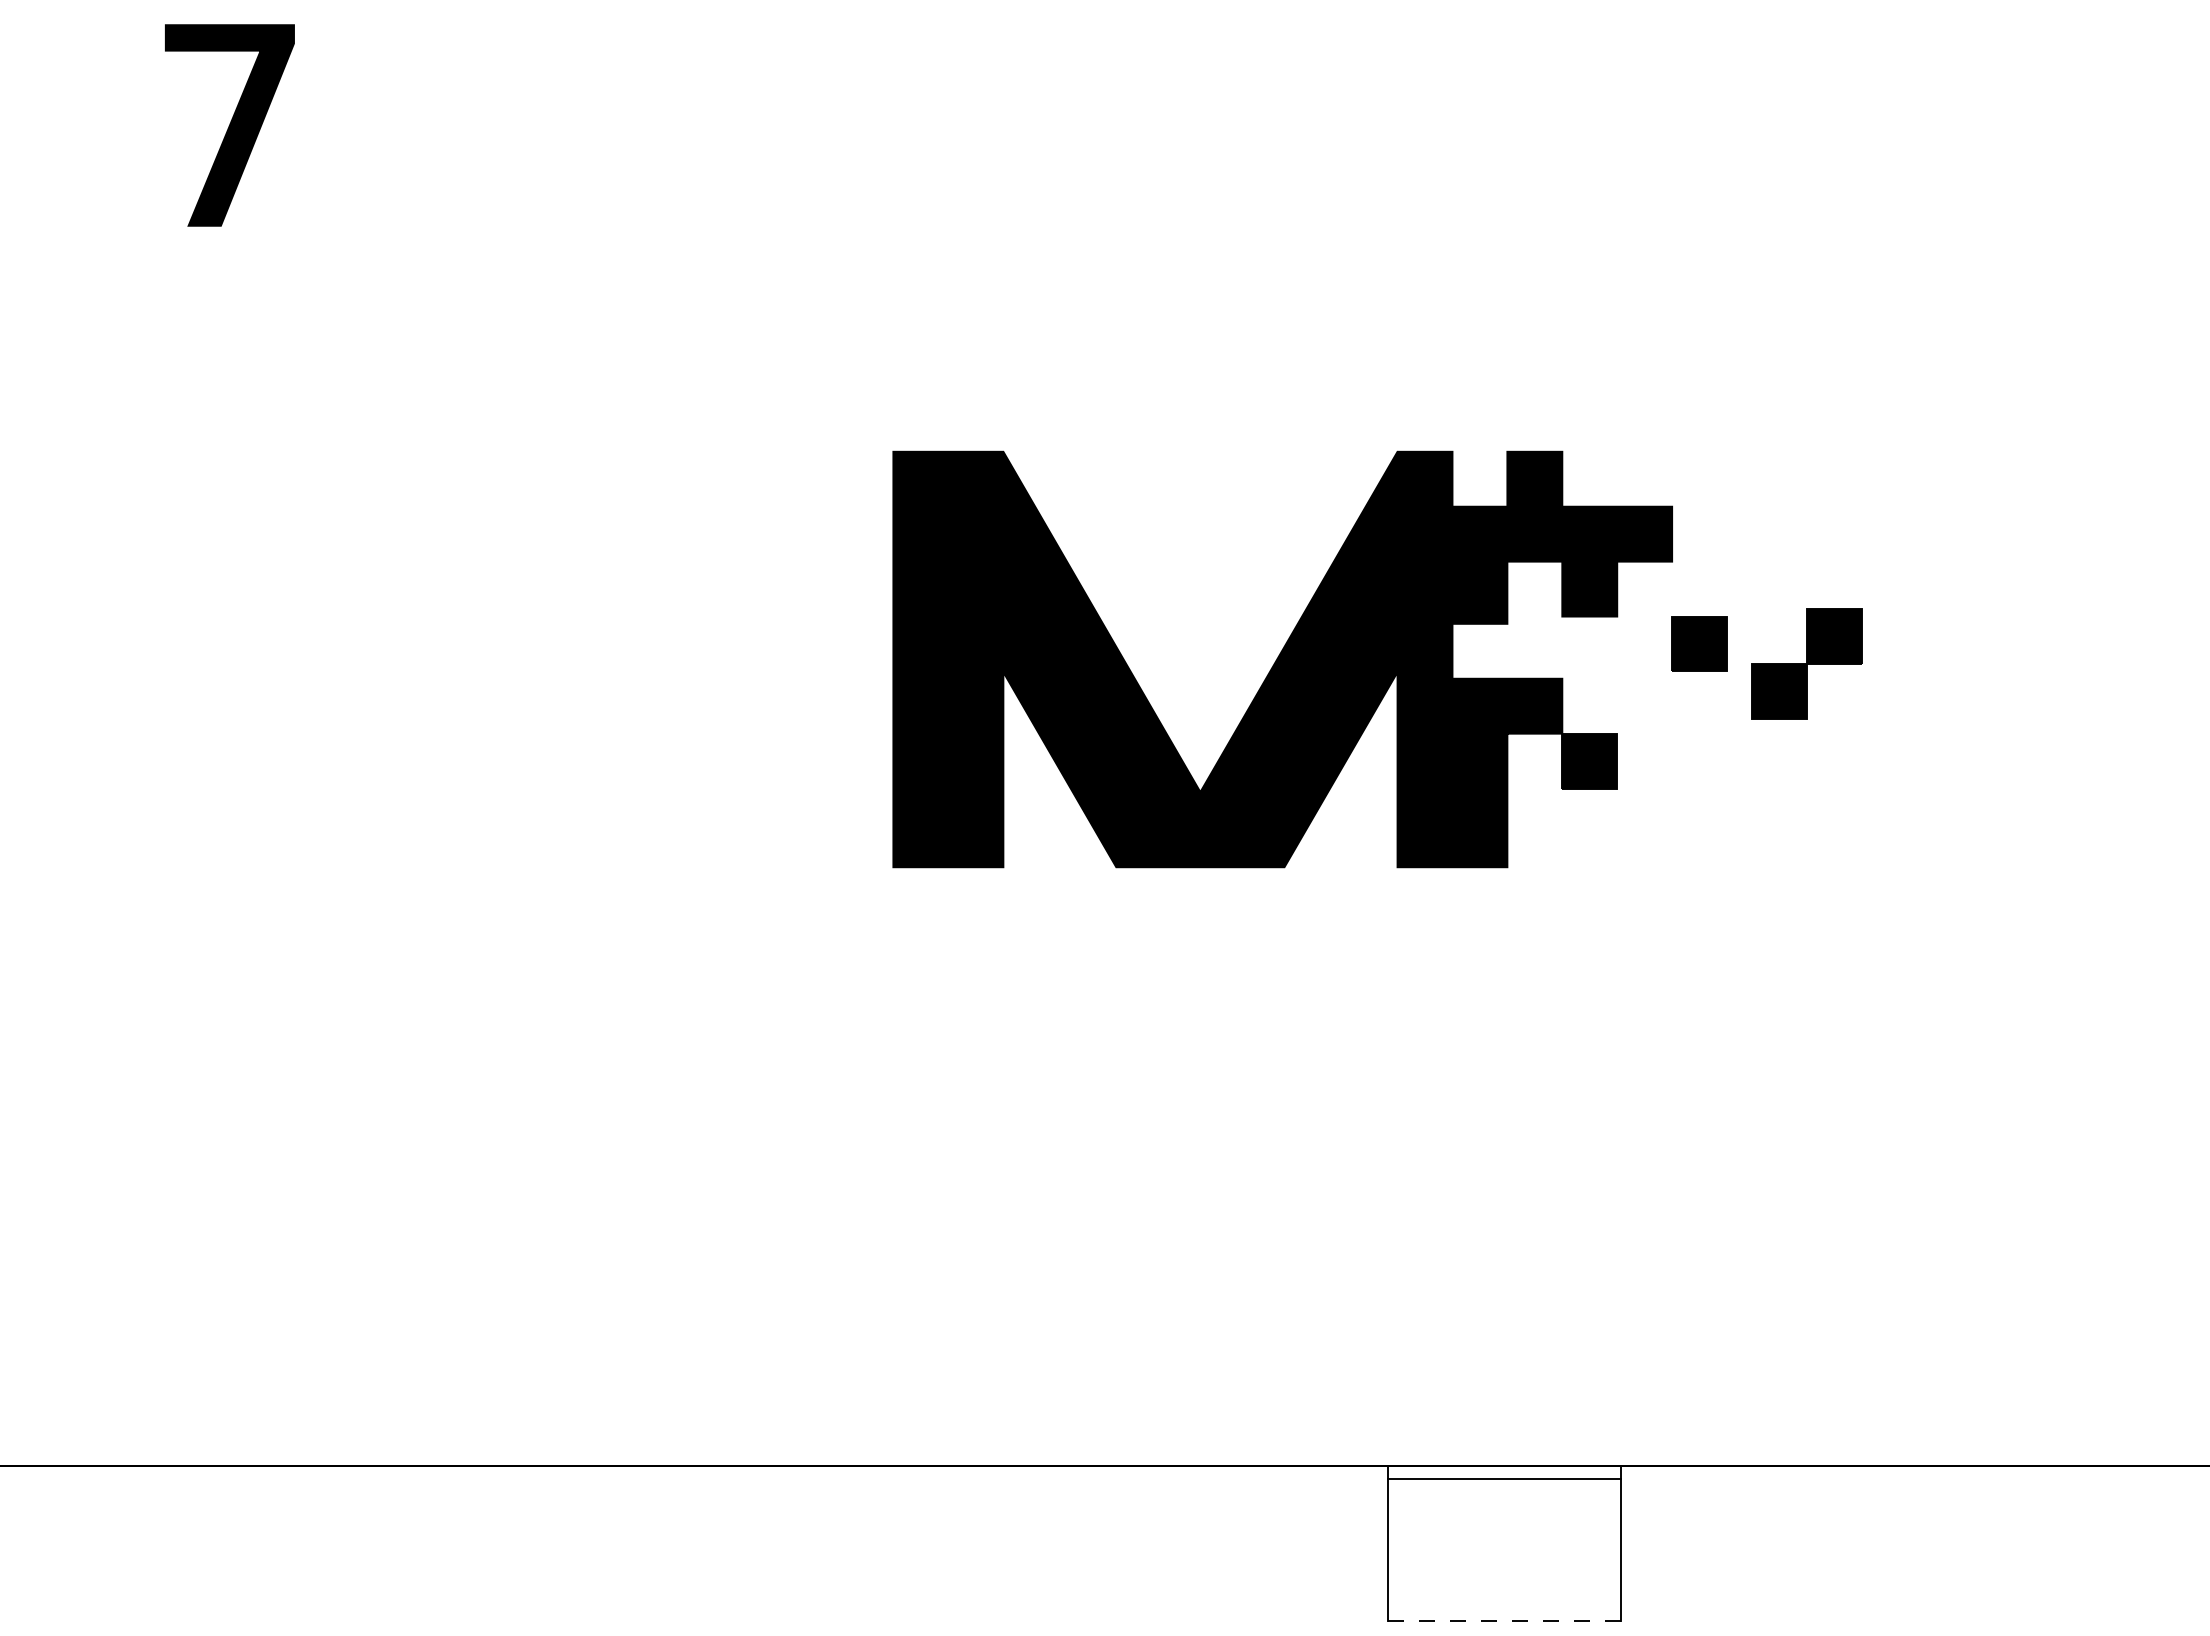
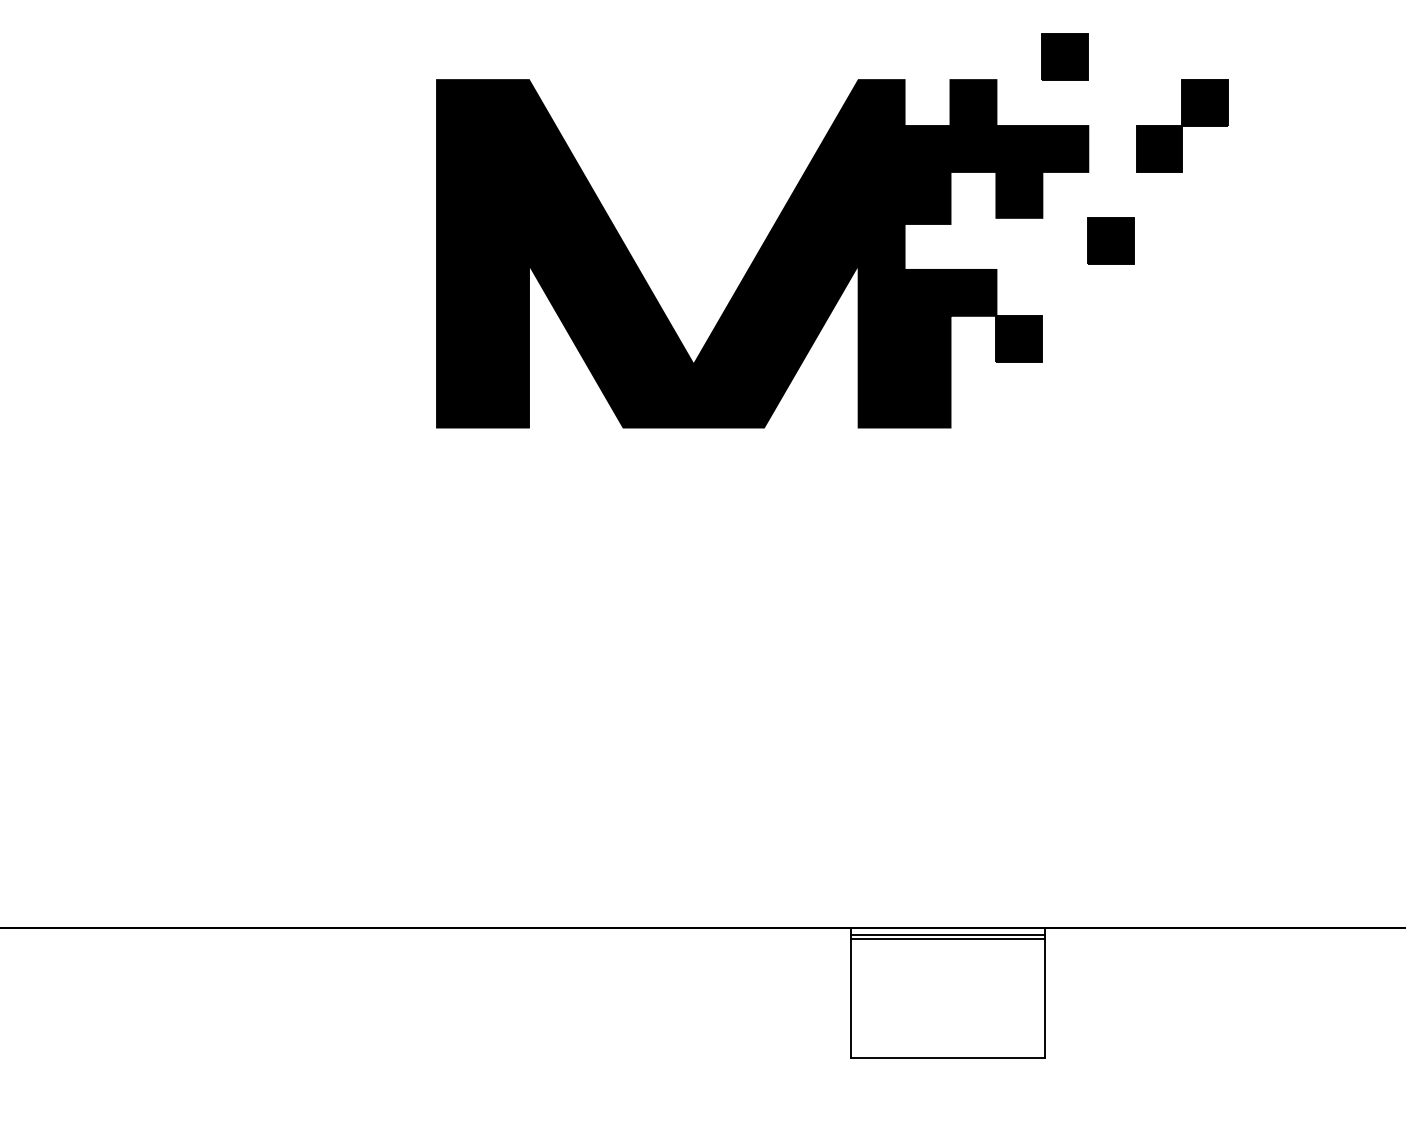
part: (1644, 424) -> (1065, 57), added
part: (1806, 663) -> (1182, 125), moved
line: (1504, 1473) -> (948, 934), added
line: (1504, 1621) -> (948, 1058), dashed -> solid

